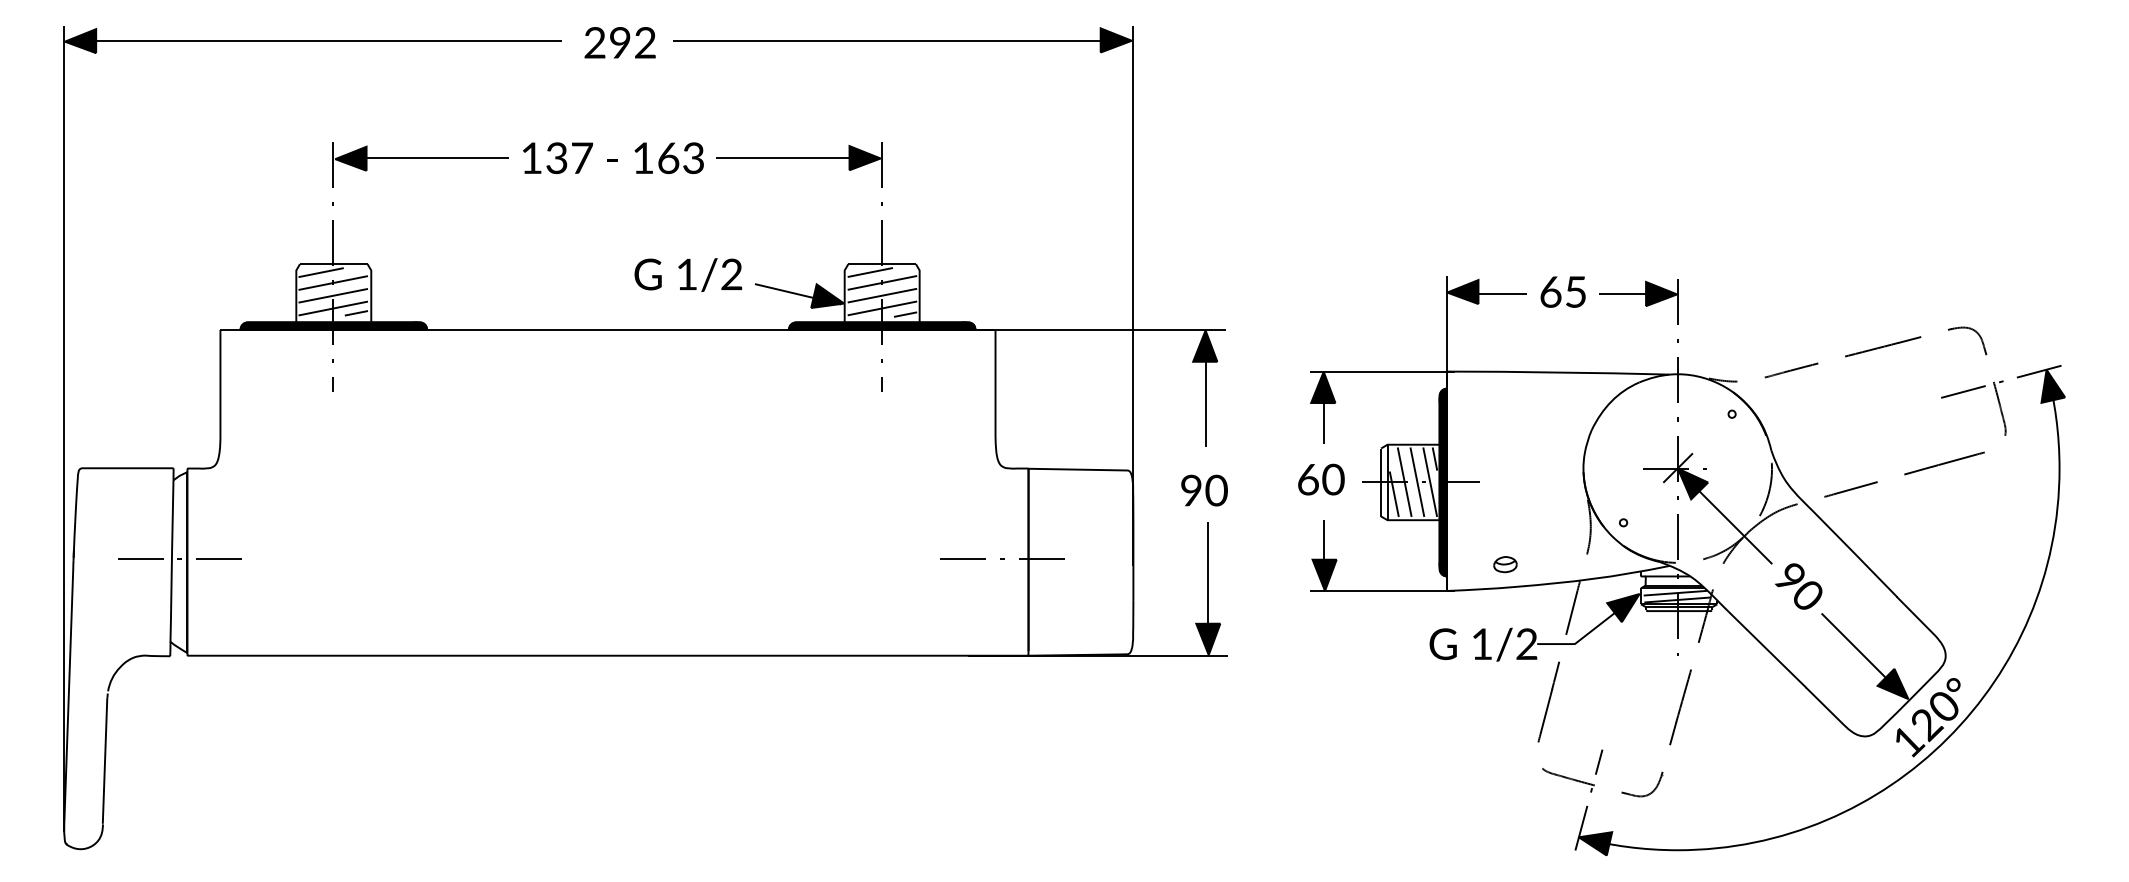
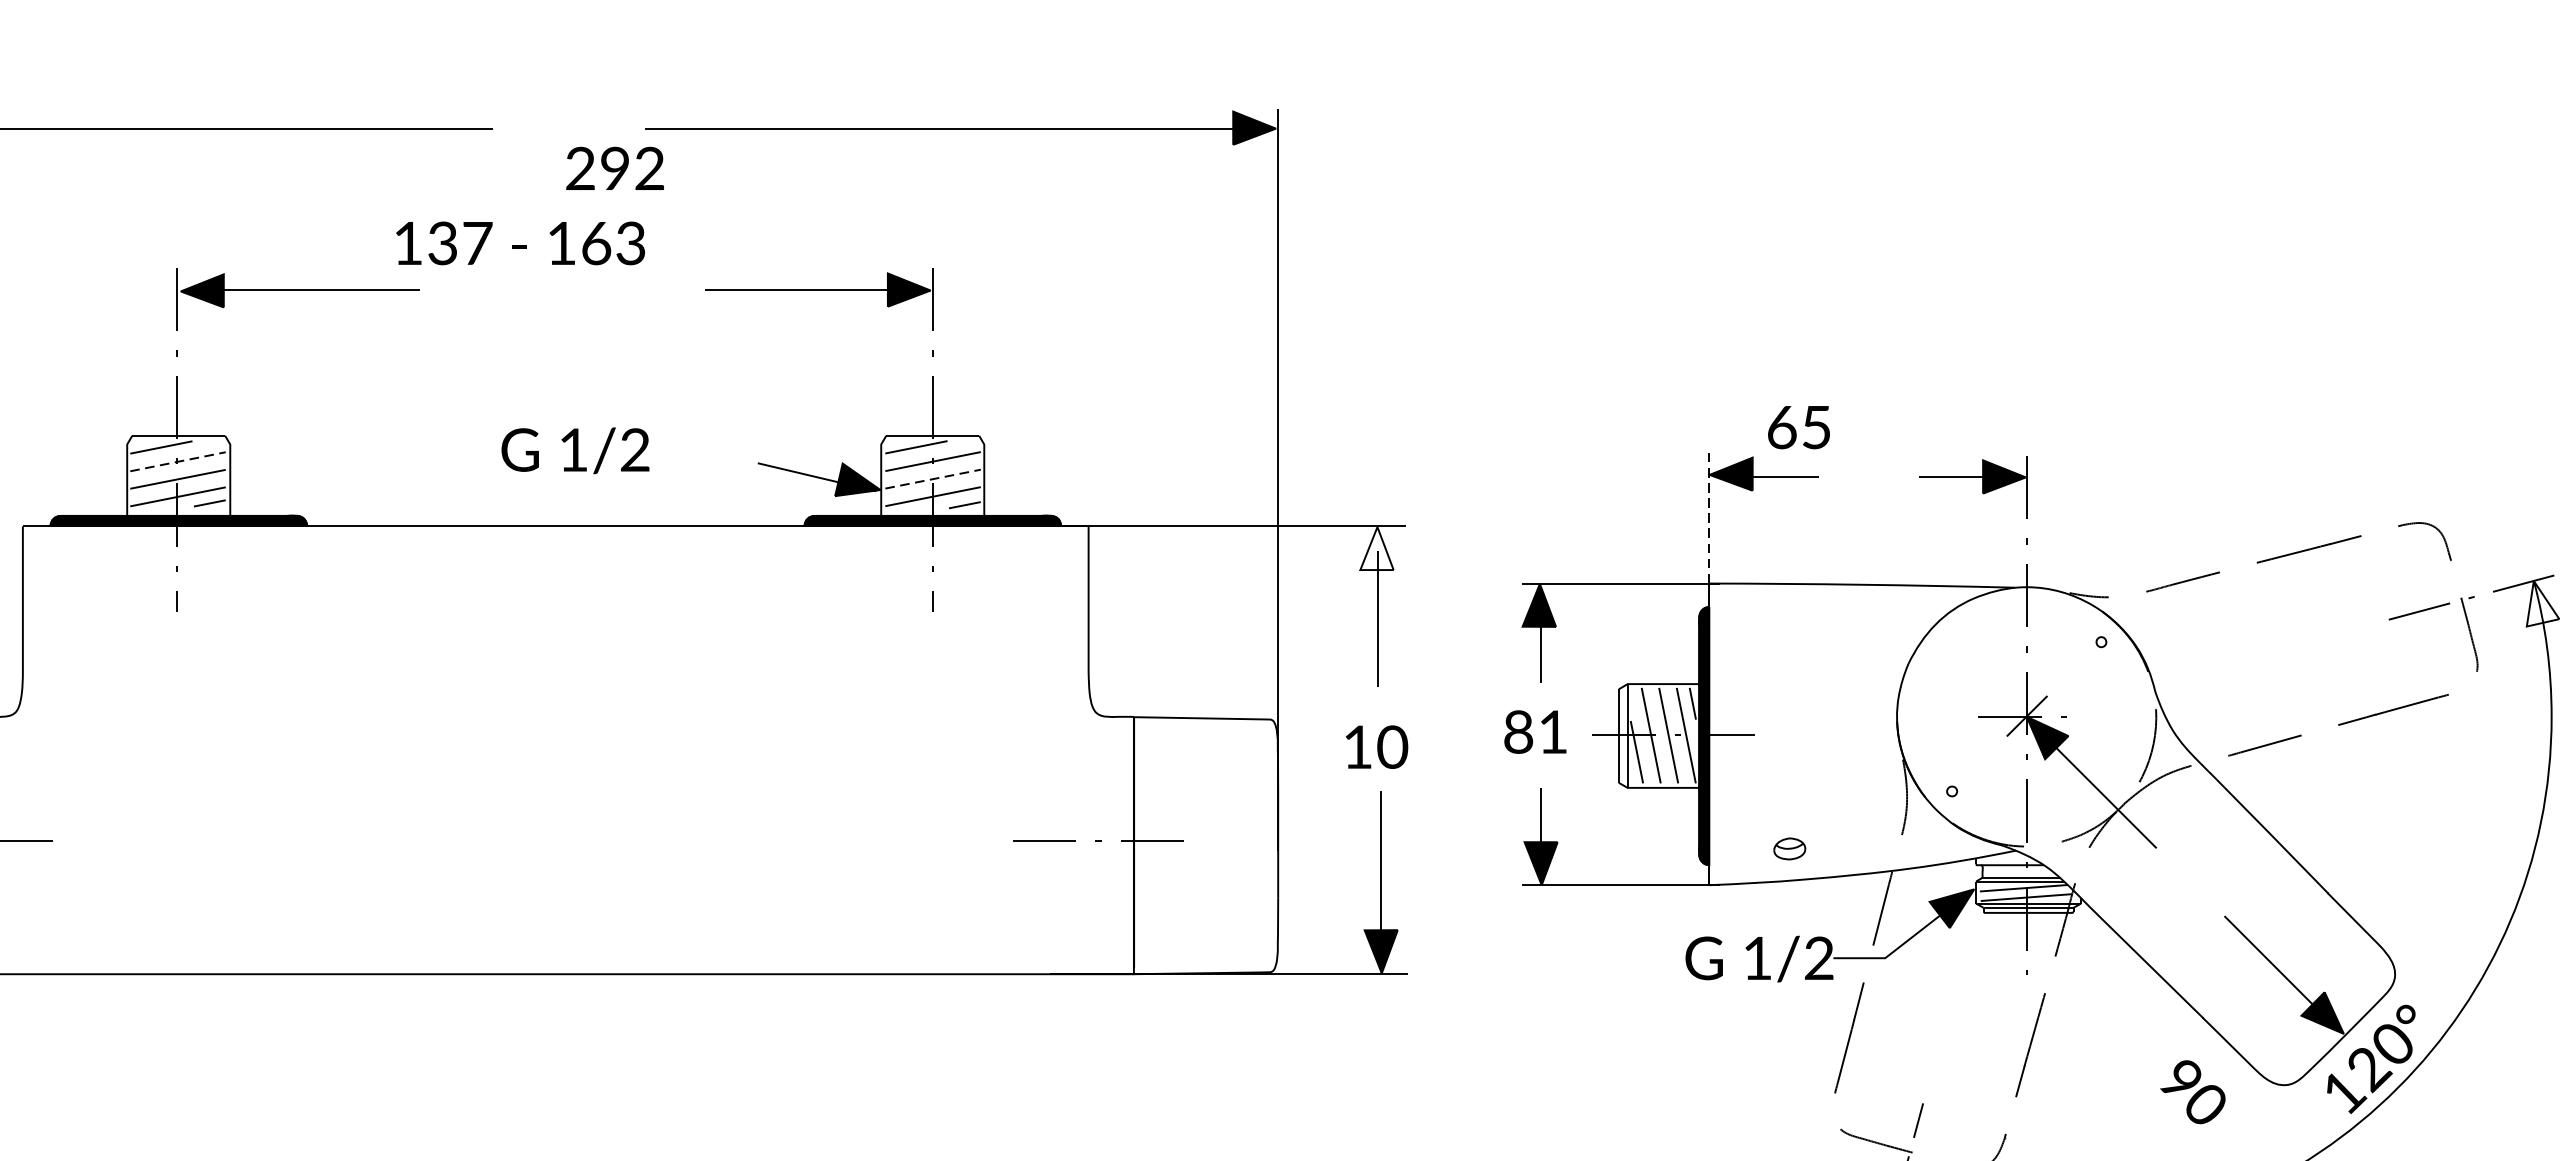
text: (619, 42) -> (614, 168), moved
text: (613, 158) -> (520, 243), moved
text: (688, 274) -> (575, 450), moved
line: (333, 282) -> (178, 461), solid -> dashed
text: (1562, 291) -> (1798, 426), moved
line: (882, 295) -> (933, 478), solid -> dashed
line: (1446, 325) -> (1708, 520), solid -> dashed
fill: (1205, 345) -> (1377, 547), removed
fill: (2053, 385) -> (2543, 602), removed
text: (1320, 479) -> (1535, 731), 60 -> 81
text: (1191, 490) -> (1358, 747), 90 -> 10
text: (1798, 586) -> (2192, 1092), moved

